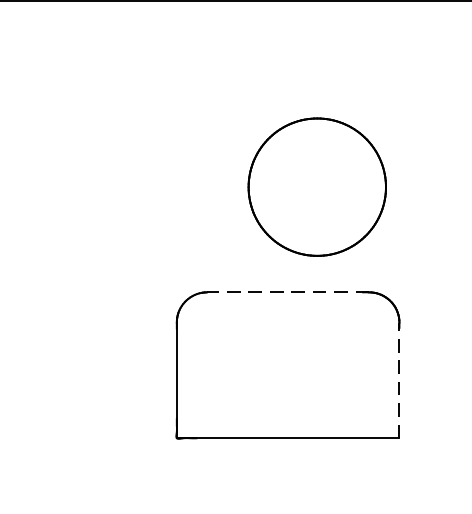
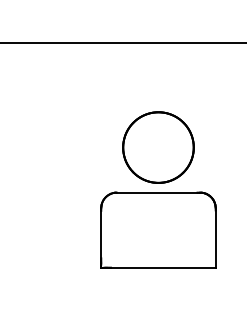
part: (317, 186) -> (158, 147), moved
line: (288, 292) -> (158, 192), dashed -> solid
line: (399, 379) -> (215, 237), dashed -> solid

